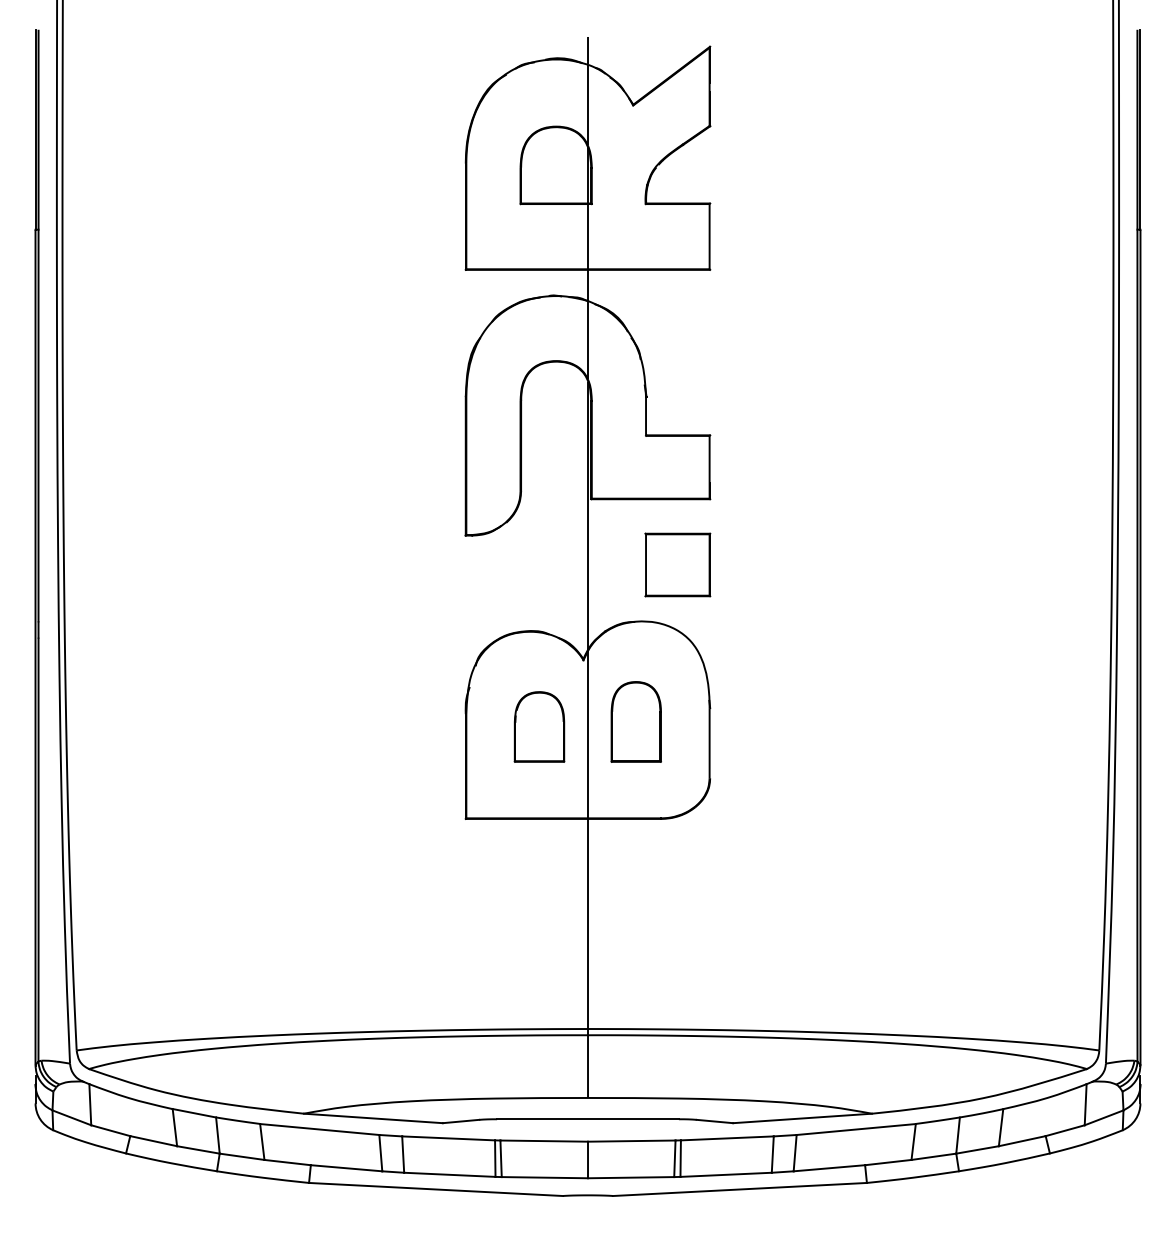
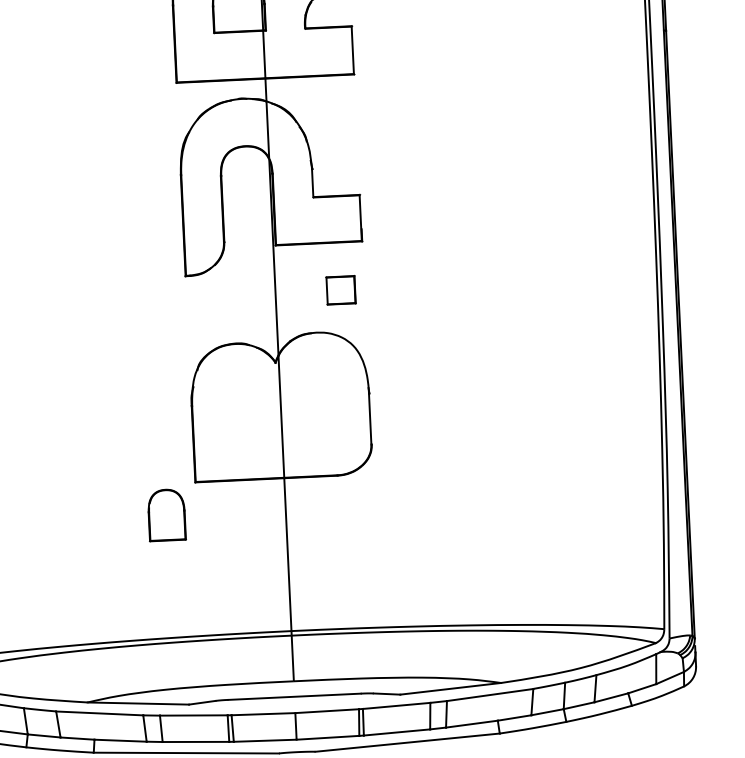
part: (677, 564) -> (340, 290), size x0.6
part: (635, 721) -> (315, 405), removed
part: (539, 726) -> (166, 514), moved

